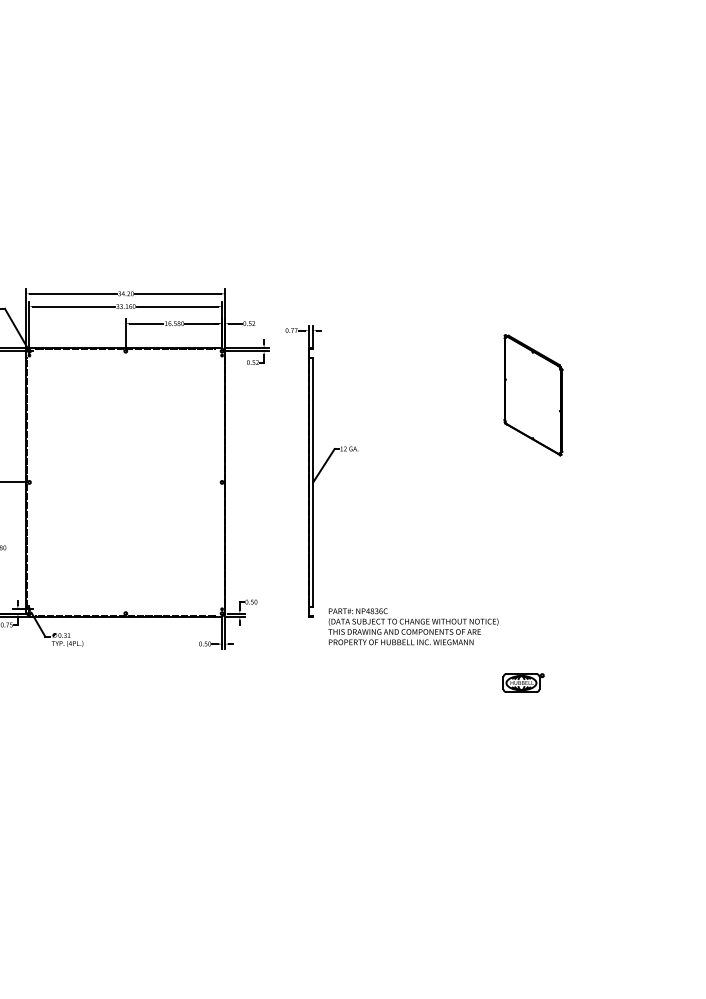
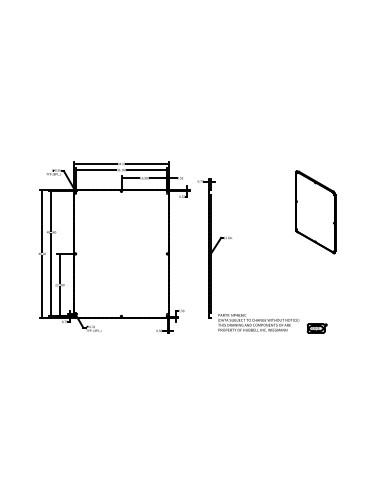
part: (532, 395) -> (315, 212), size x1.43
part: (522, 682) -> (316, 328), moved

